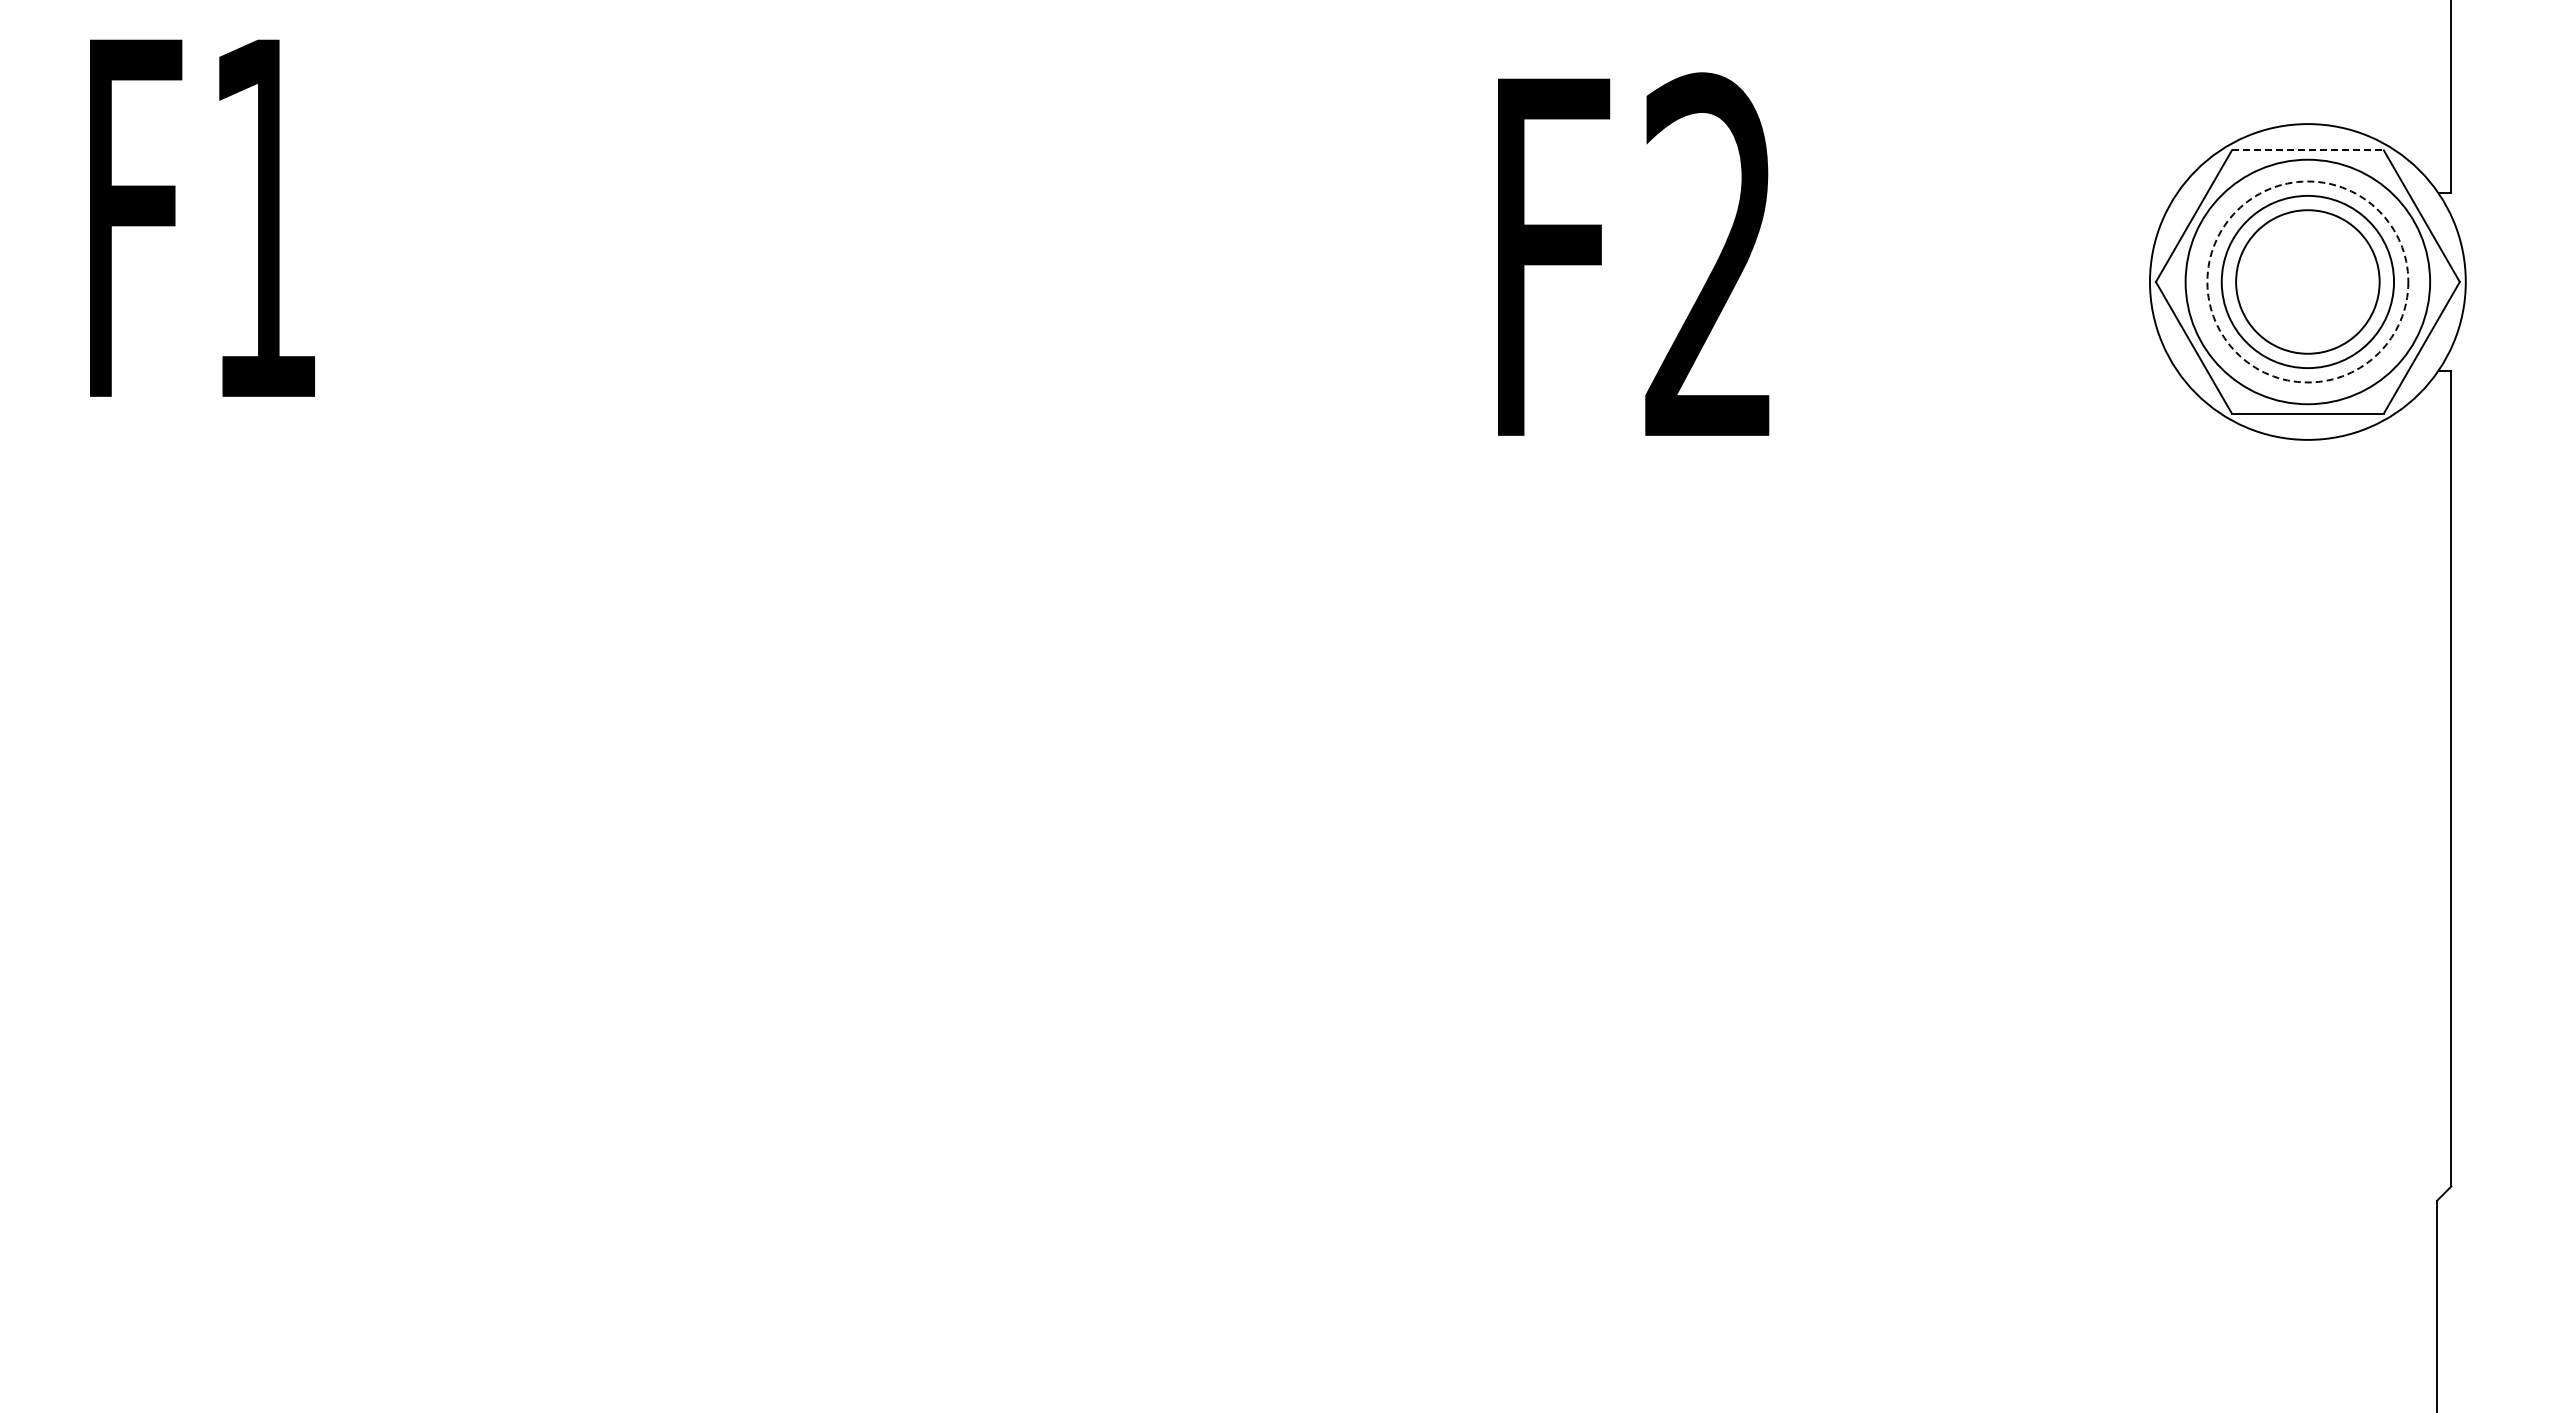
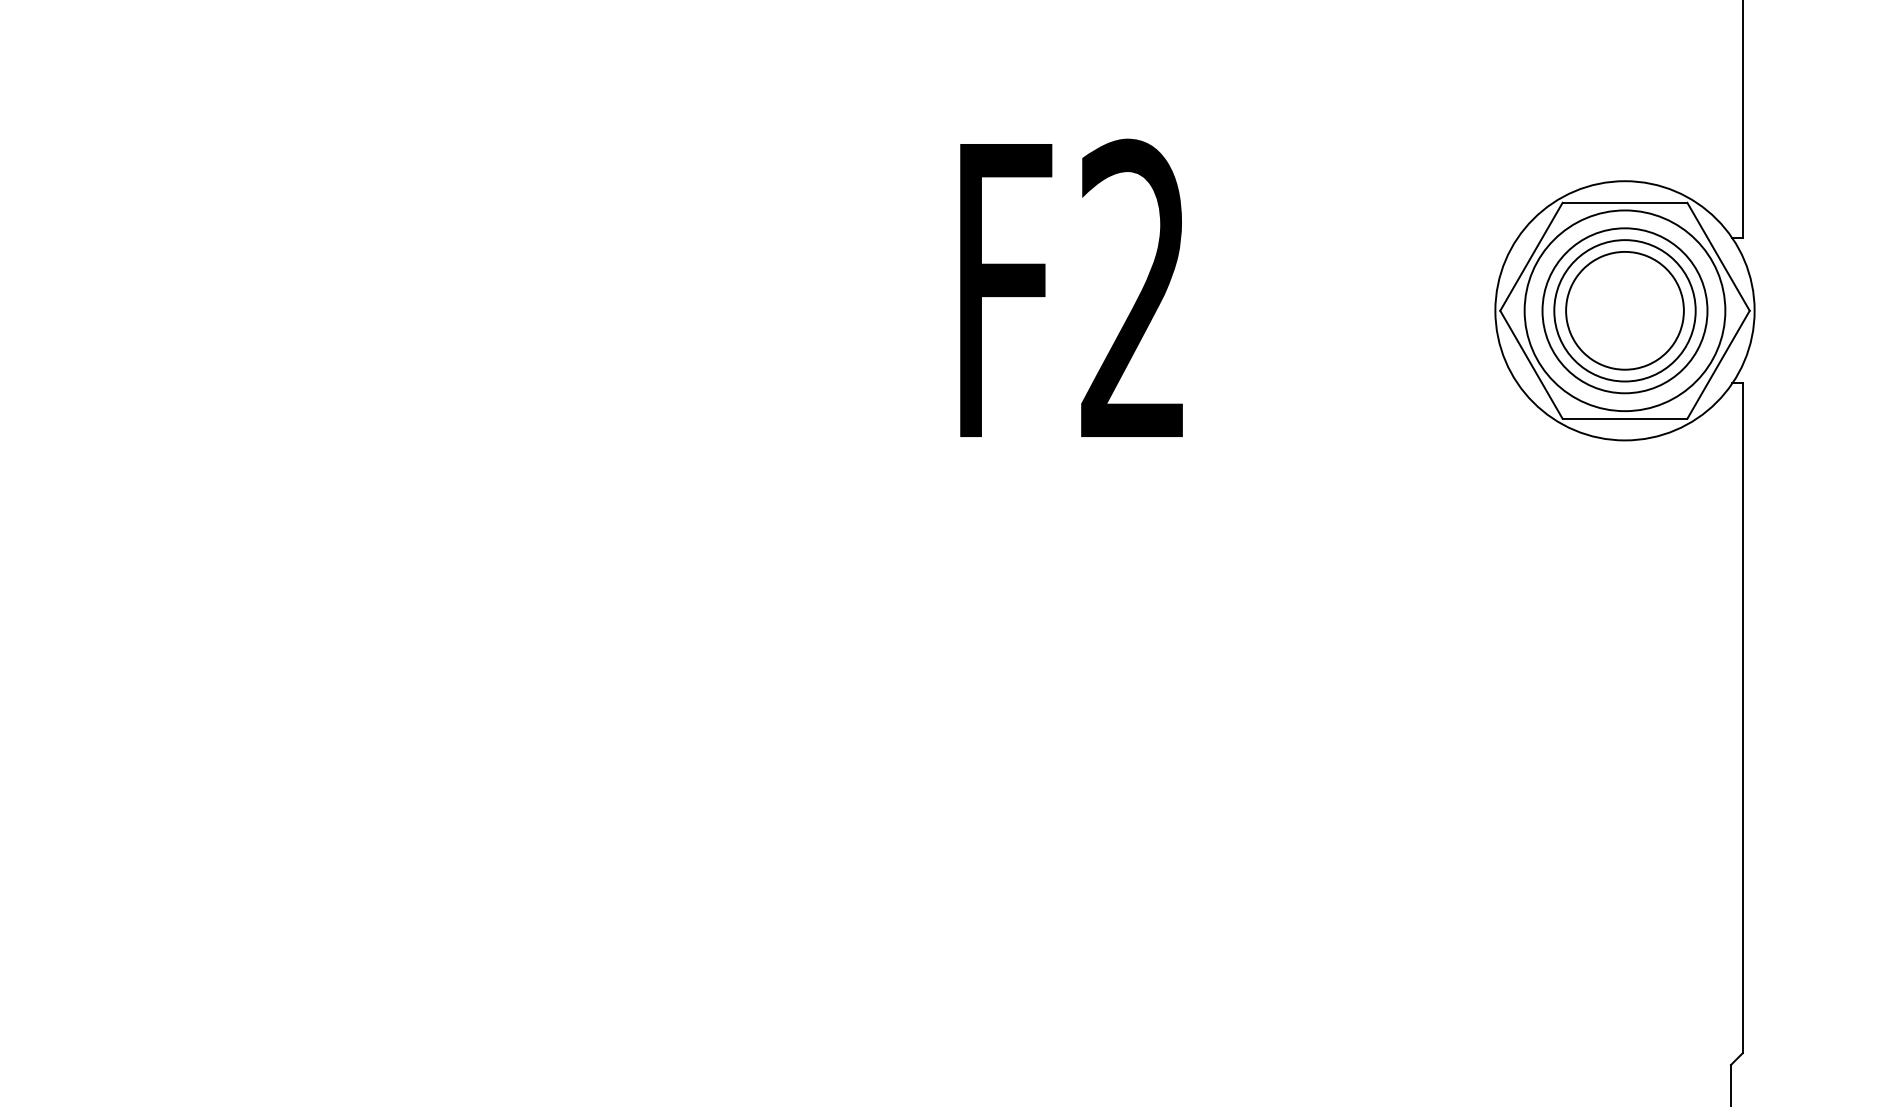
line: (2307, 150) -> (1624, 202), dashed -> solid
circle: (2307, 281) -> (1624, 310), dashed -> solid

